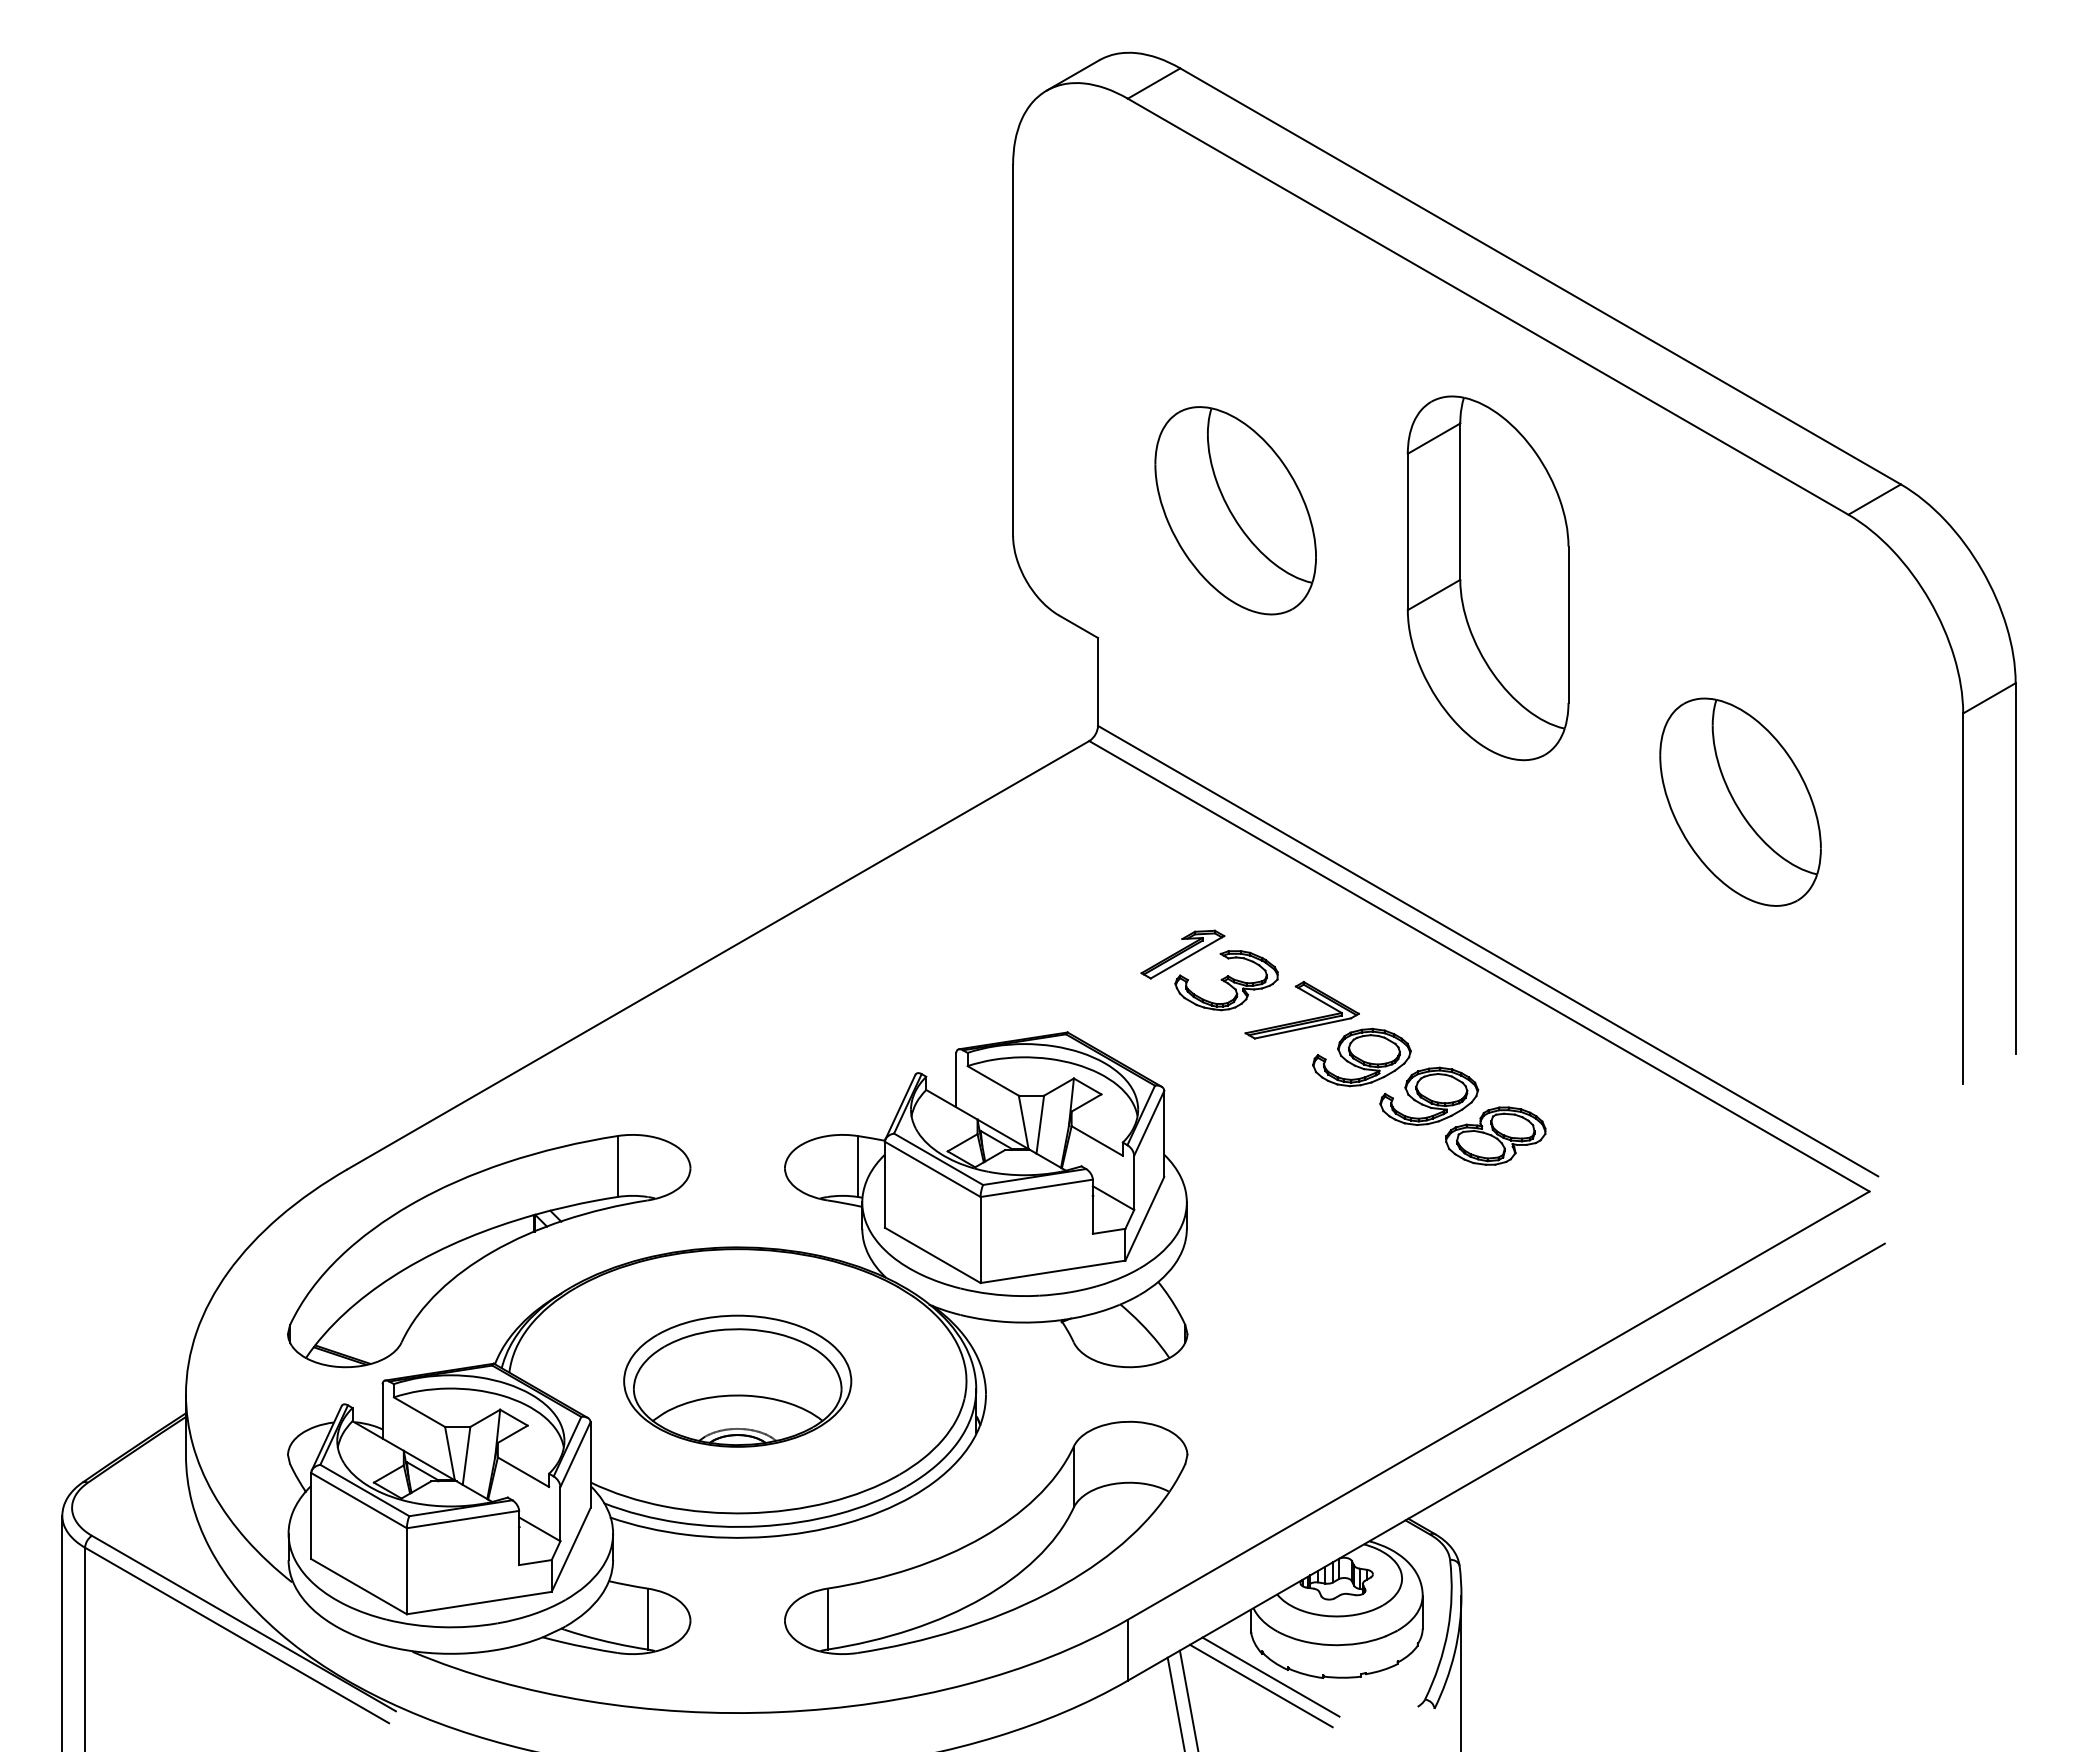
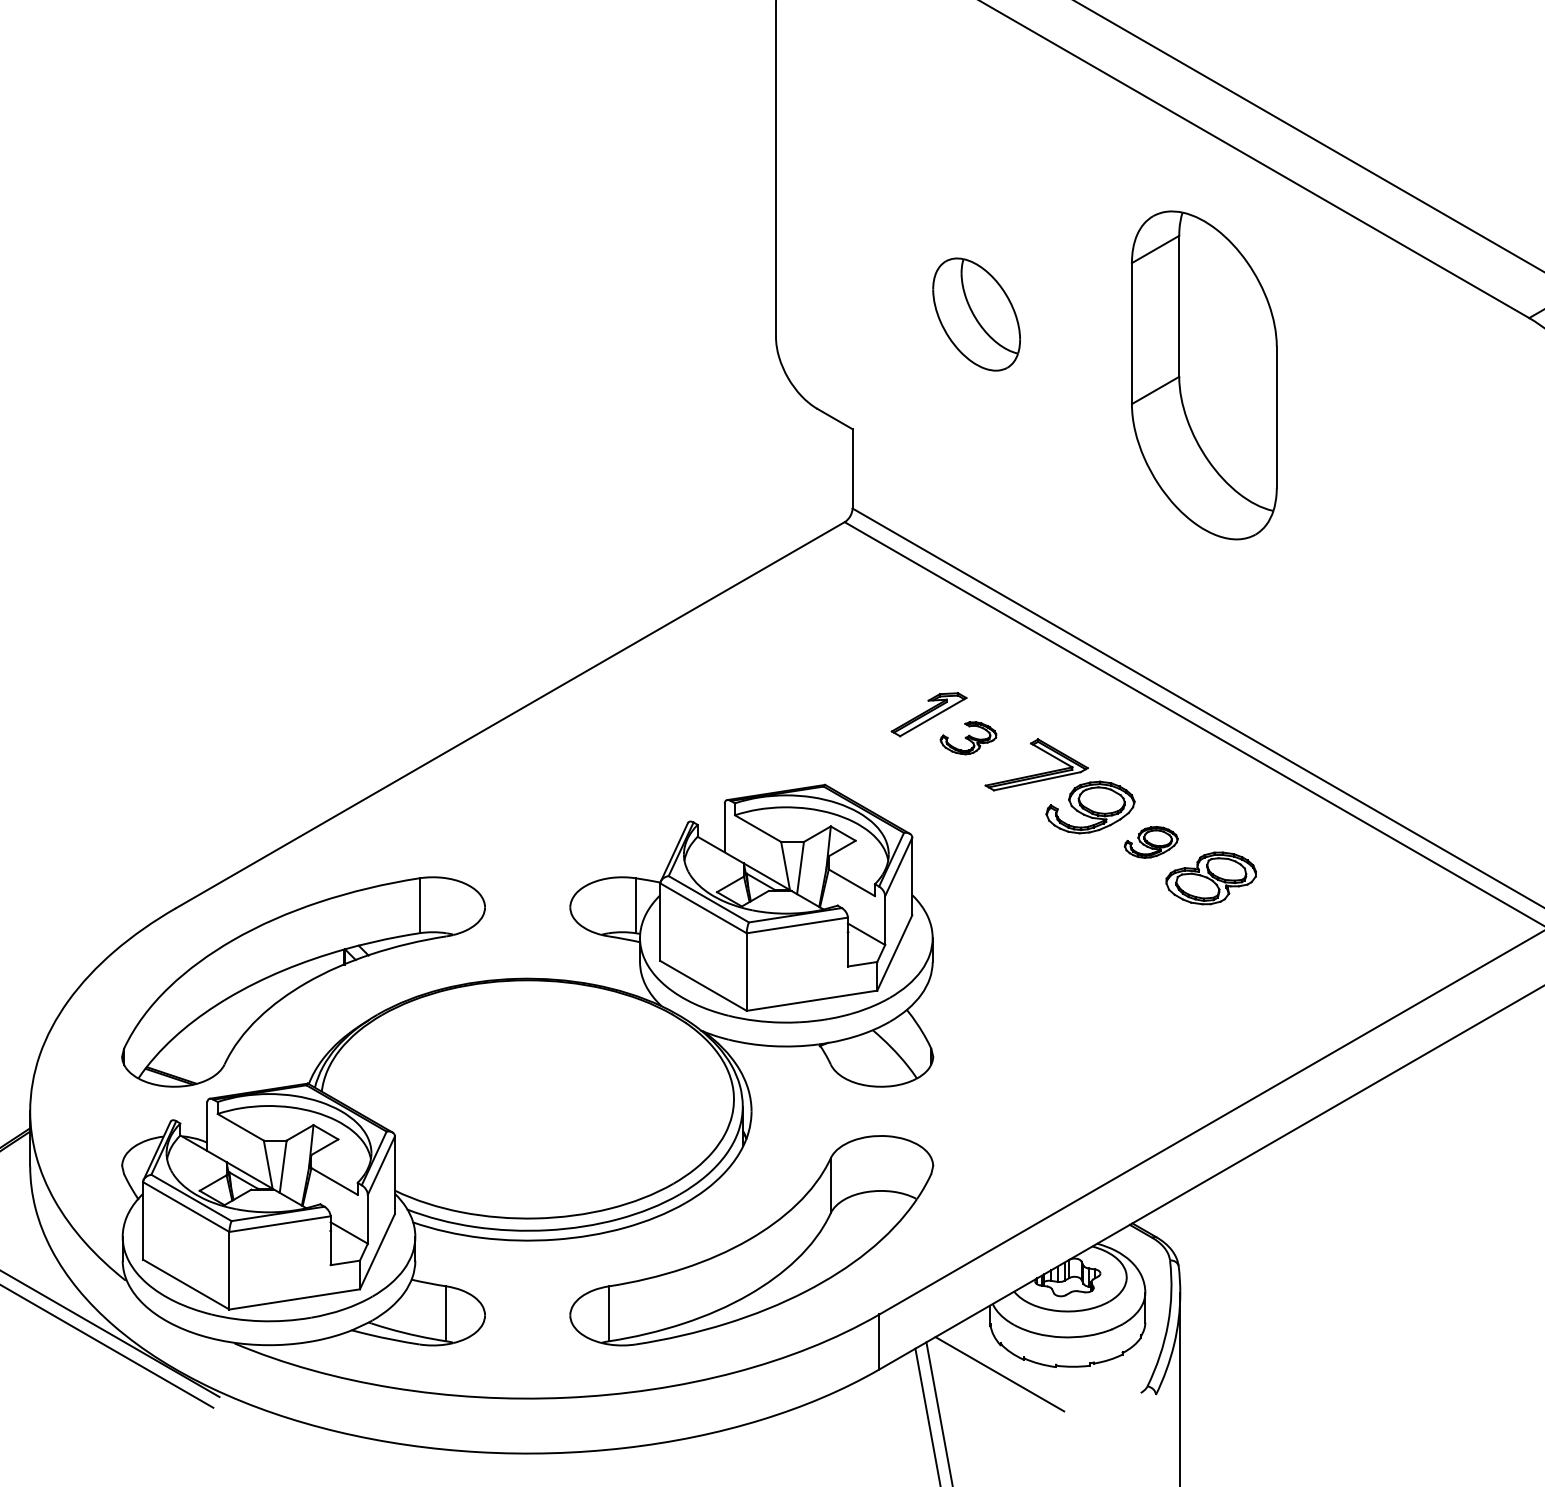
part: (1235, 510) -> (976, 314), size x0.6
part: (1740, 801) -> (1431, 576), removed
part: (1226, 980) -> (968, 738), size x0.6
part: (1429, 1095) -> (1151, 841), size x0.6
part: (737, 1380) -> (527, 1098), removed
line: (1270, 1676) -> (1008, 1365), removed

